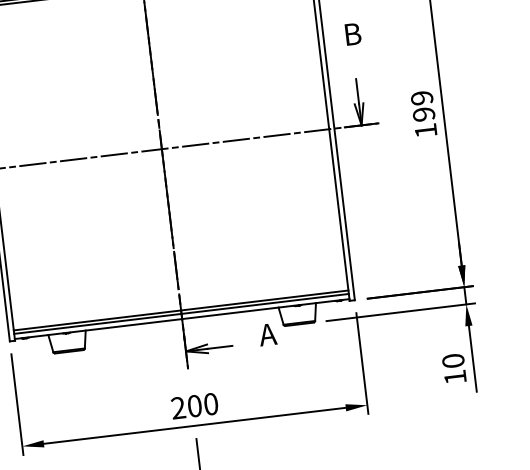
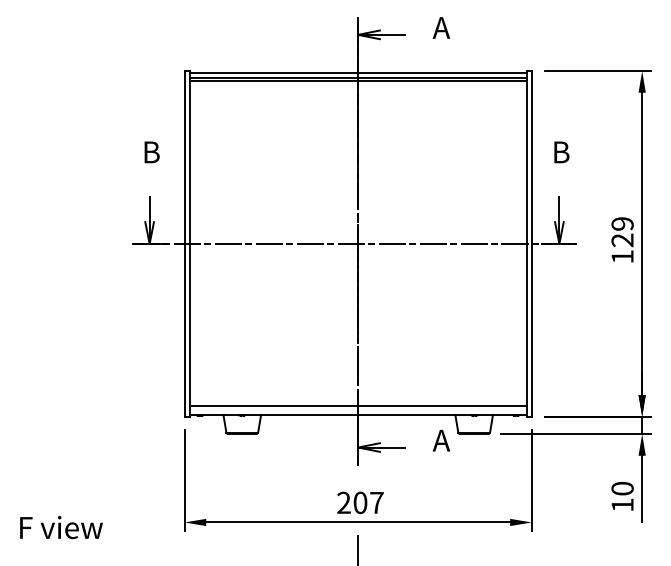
text: (423, 114) -> (622, 240), 199 -> 129
line: (180, 313) -> (357, 409), removed
text: (210, 403) -> (376, 502), 200 -> 207

